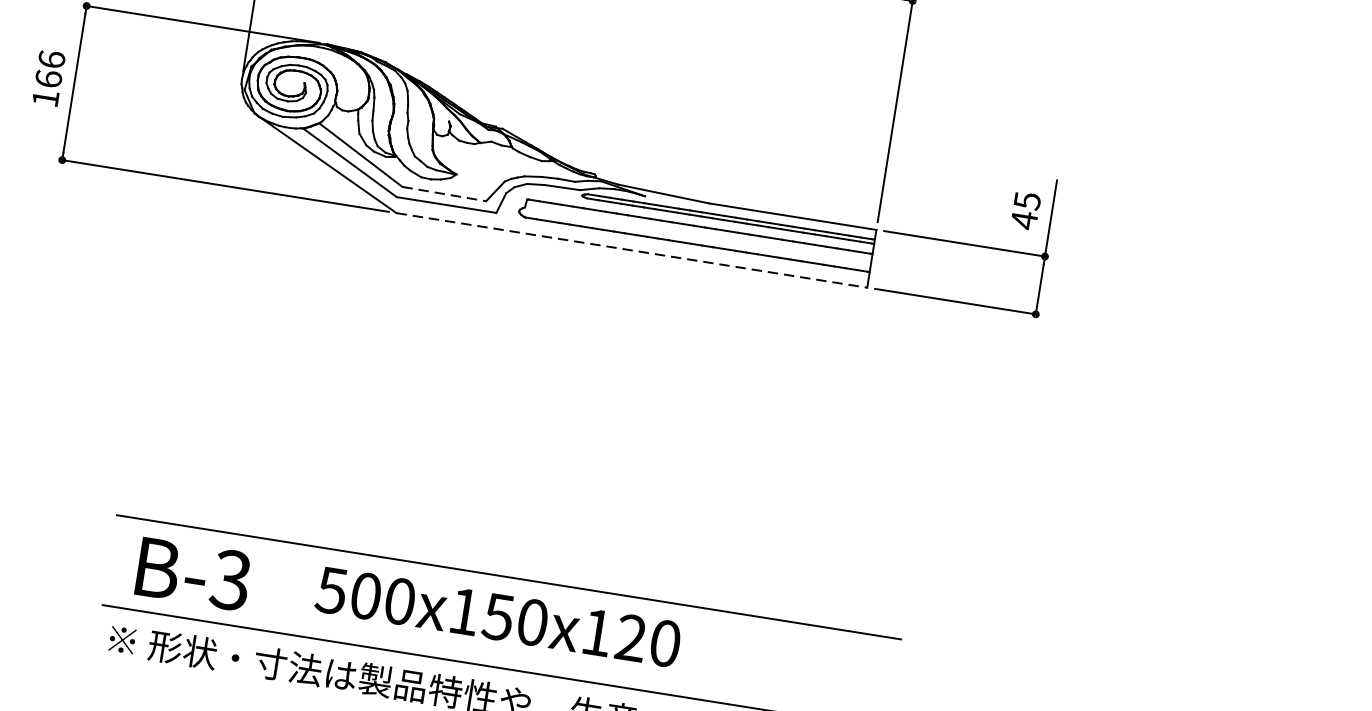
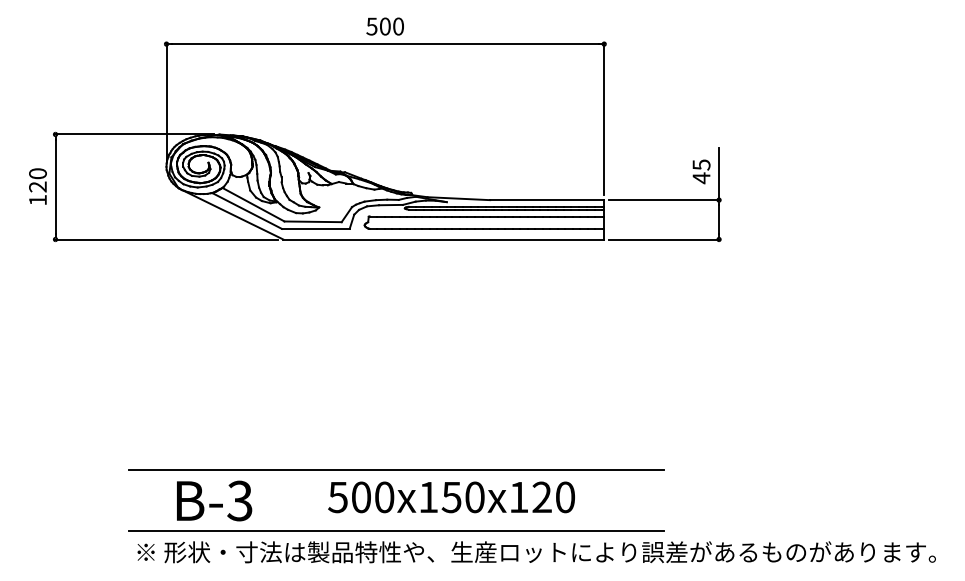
text: (49, 69) -> (37, 180), 166 -> 120
line: (444, 193) -> (313, 221), dashed -> solid
line: (632, 250) -> (444, 239), dashed -> solid
text: (193, 573) -> (214, 500), moved
text: (498, 617) -> (451, 497), moved

